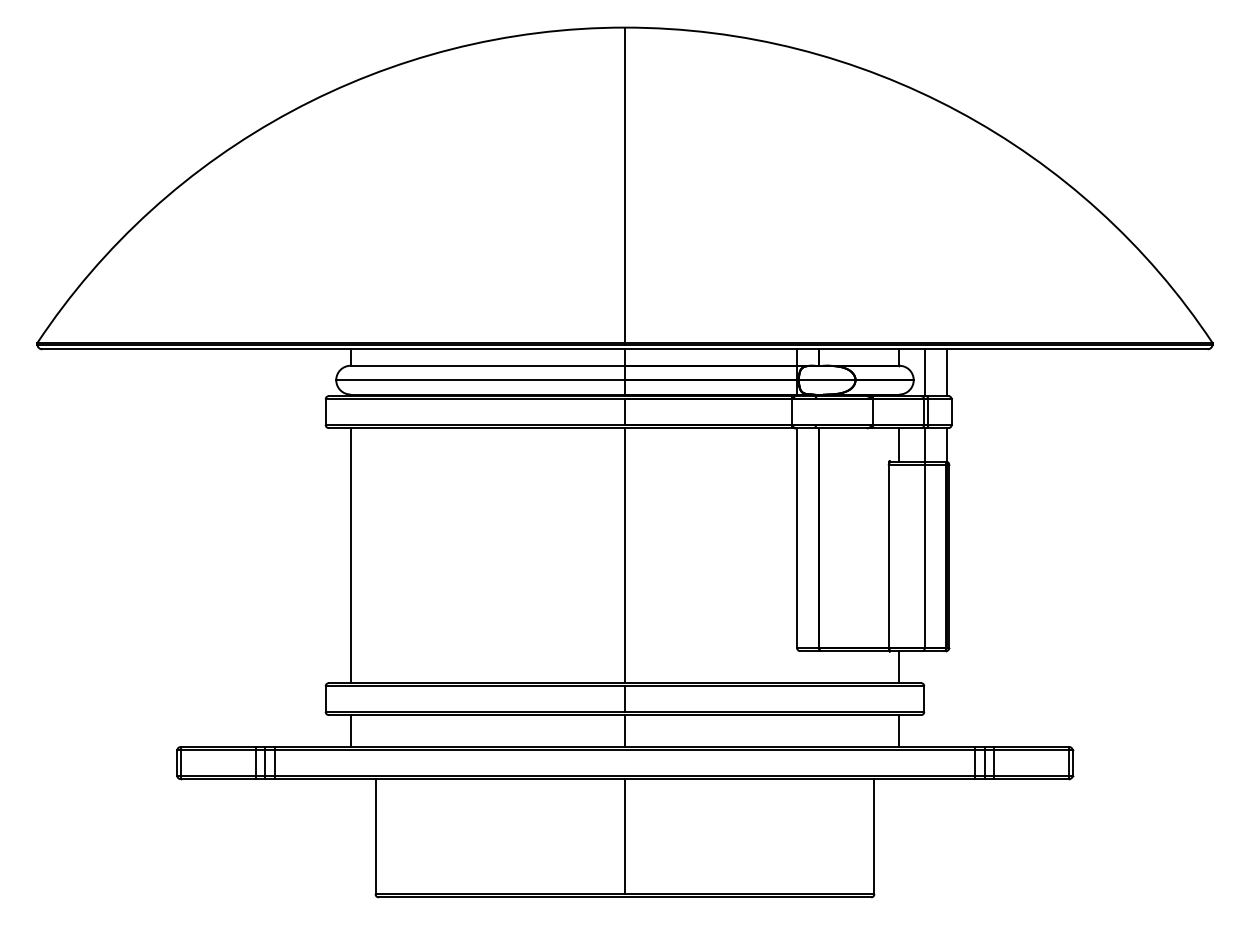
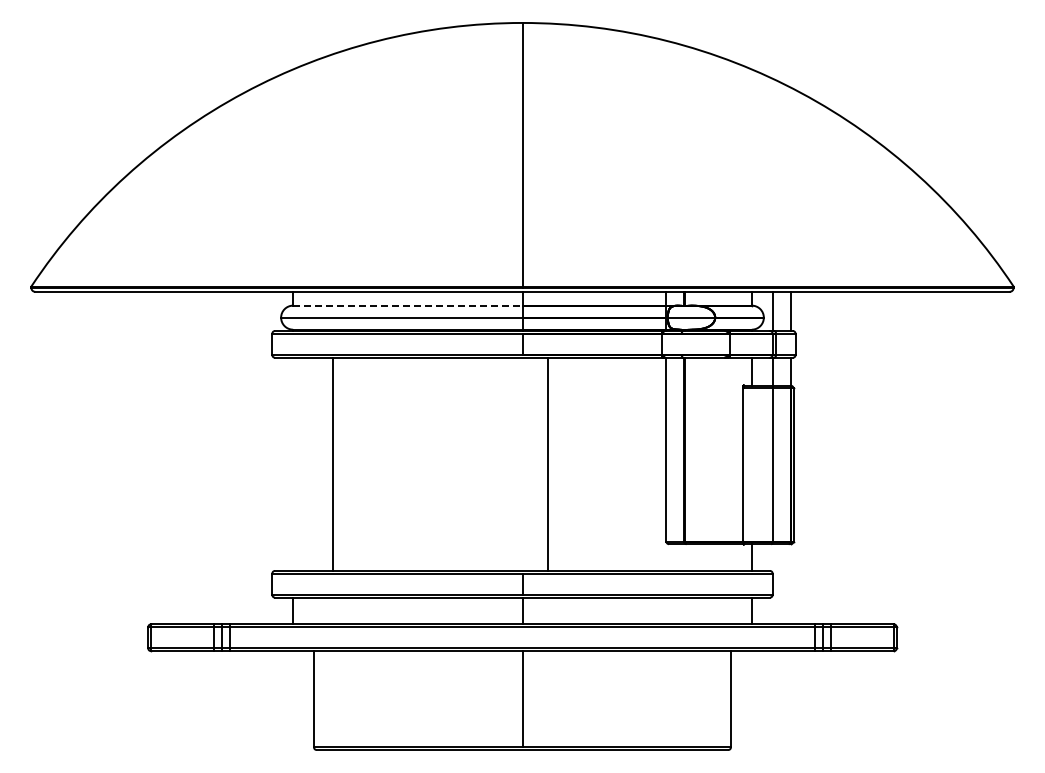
line: (487, 365) -> (407, 305), solid -> dashed
line: (351, 554) -> (333, 463), moved
line: (625, 554) -> (547, 463), moved

